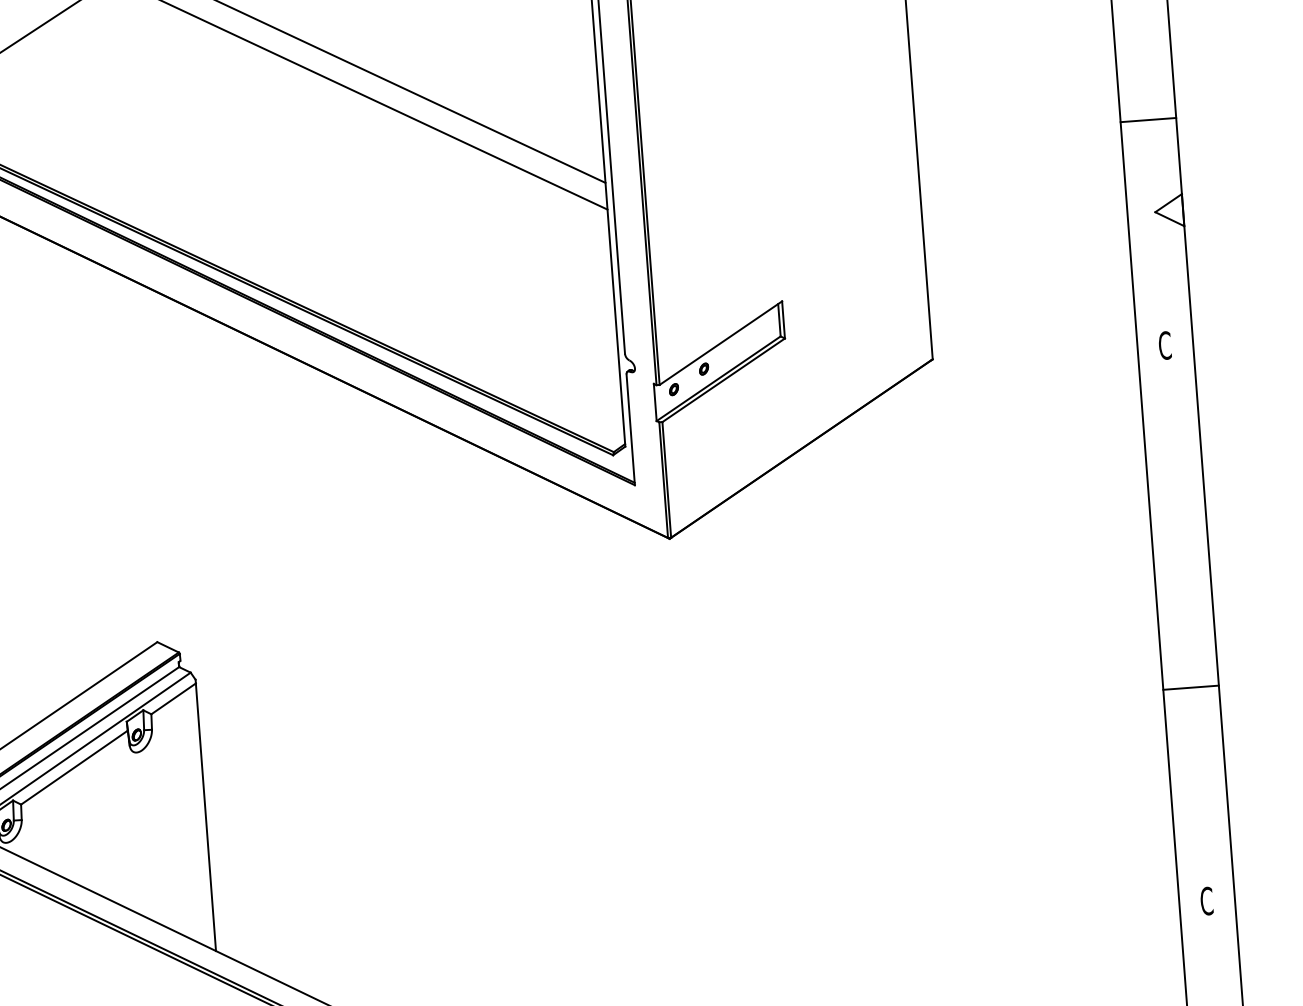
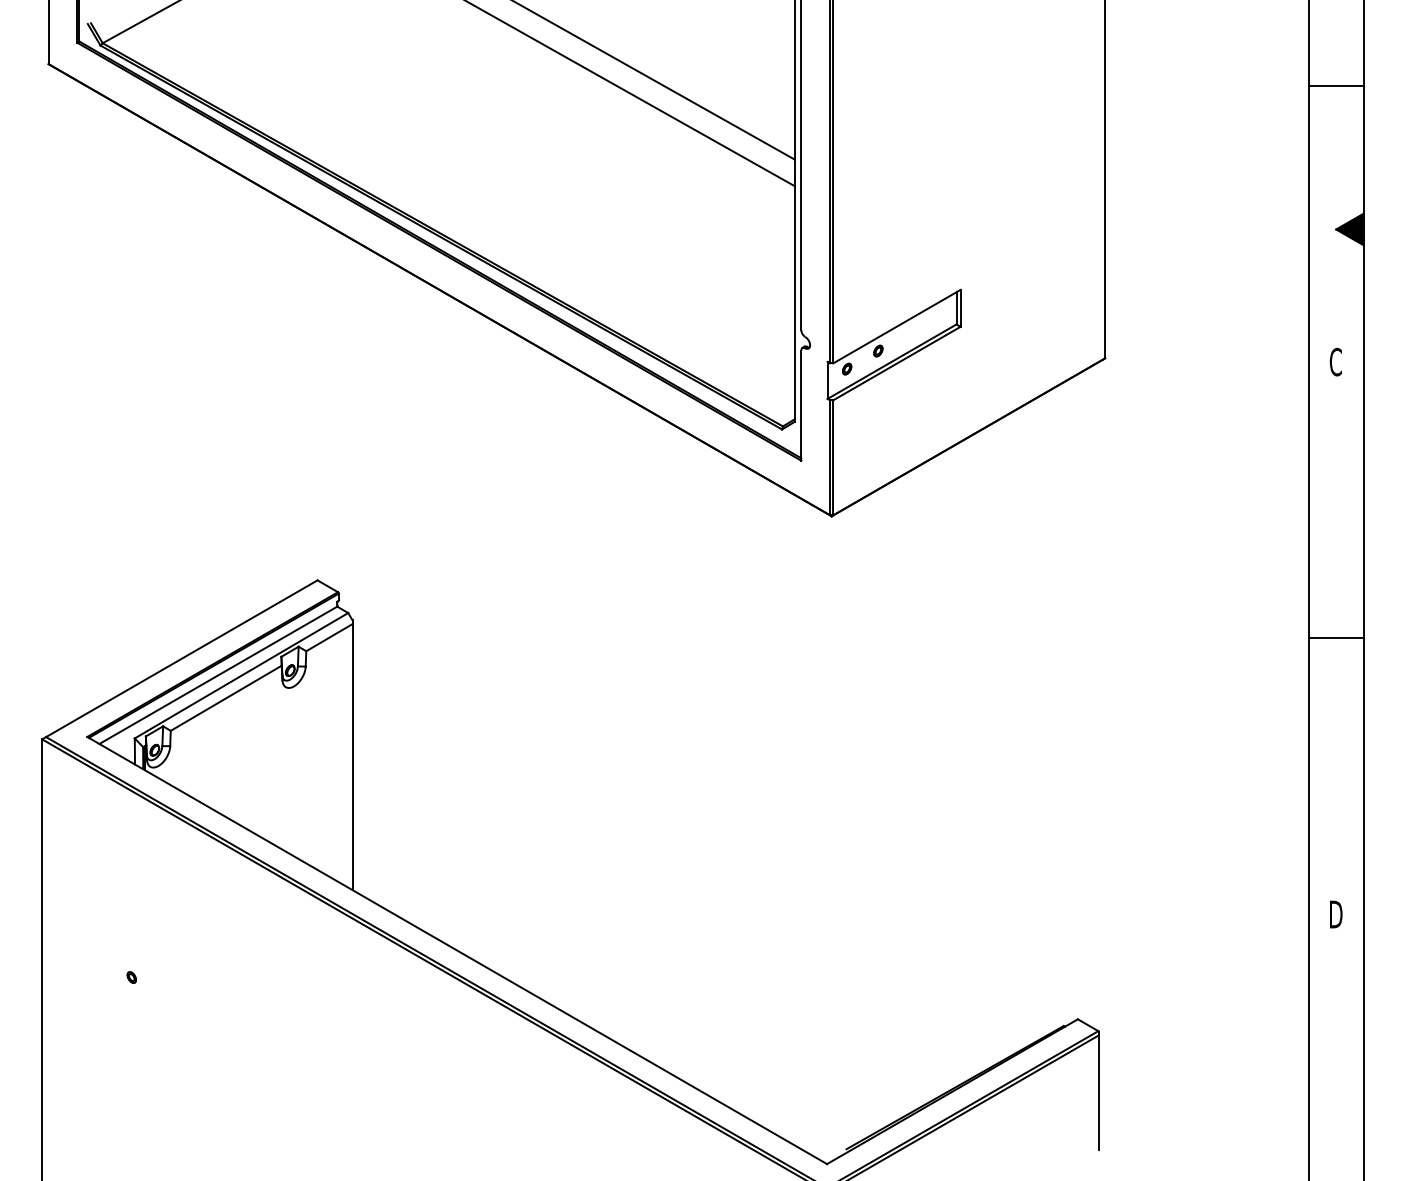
line: (1147, 119) -> (1335, 85), moved
fill: (1168, 211) -> (1349, 229), added
line: (1190, 688) -> (1335, 638), moved
text: (1206, 901) -> (1335, 914), C -> D

